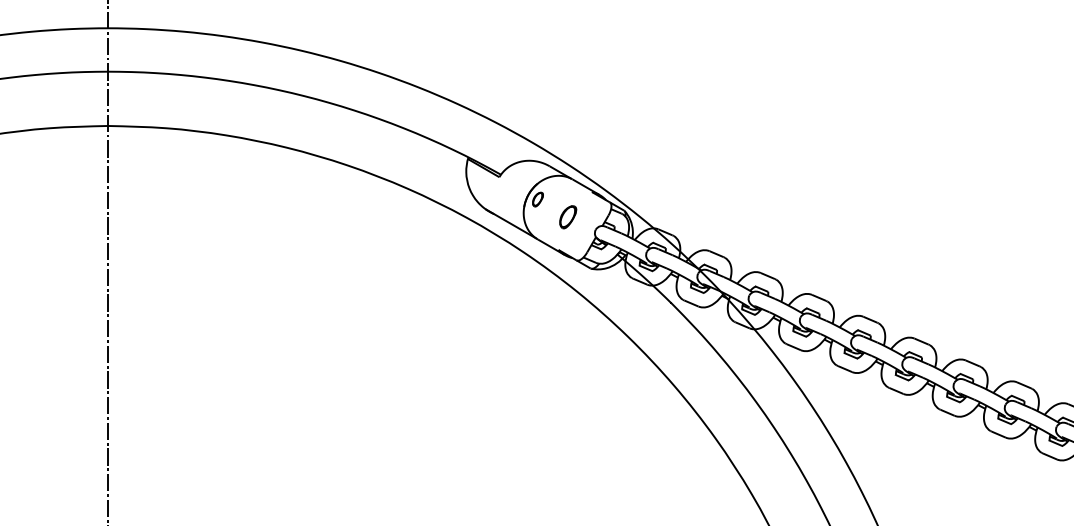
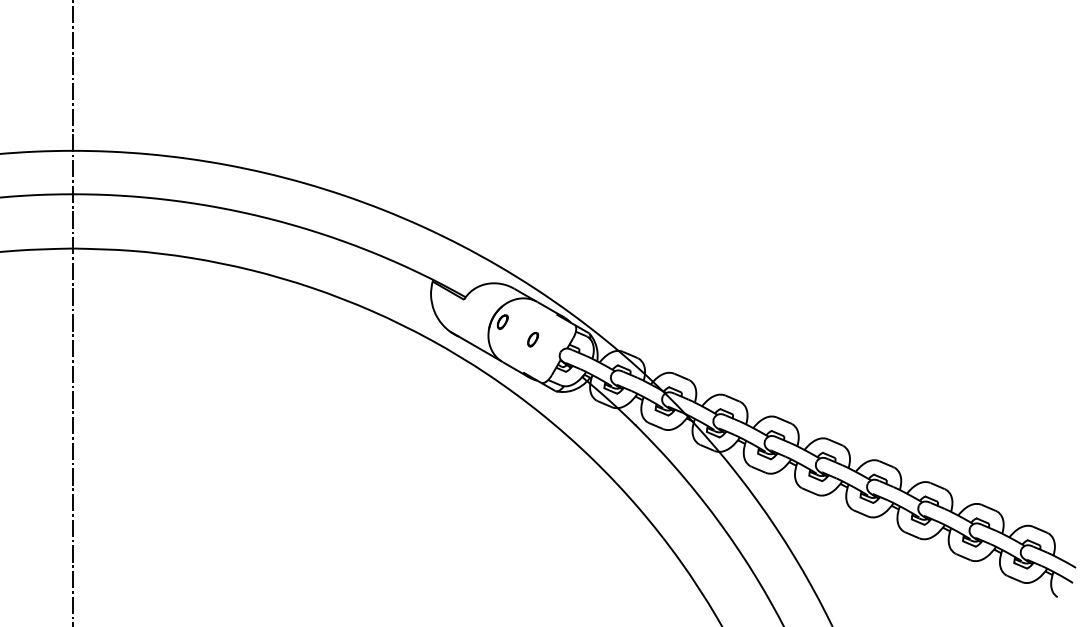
part: (568, 216) -> (533, 339), size x0.62

